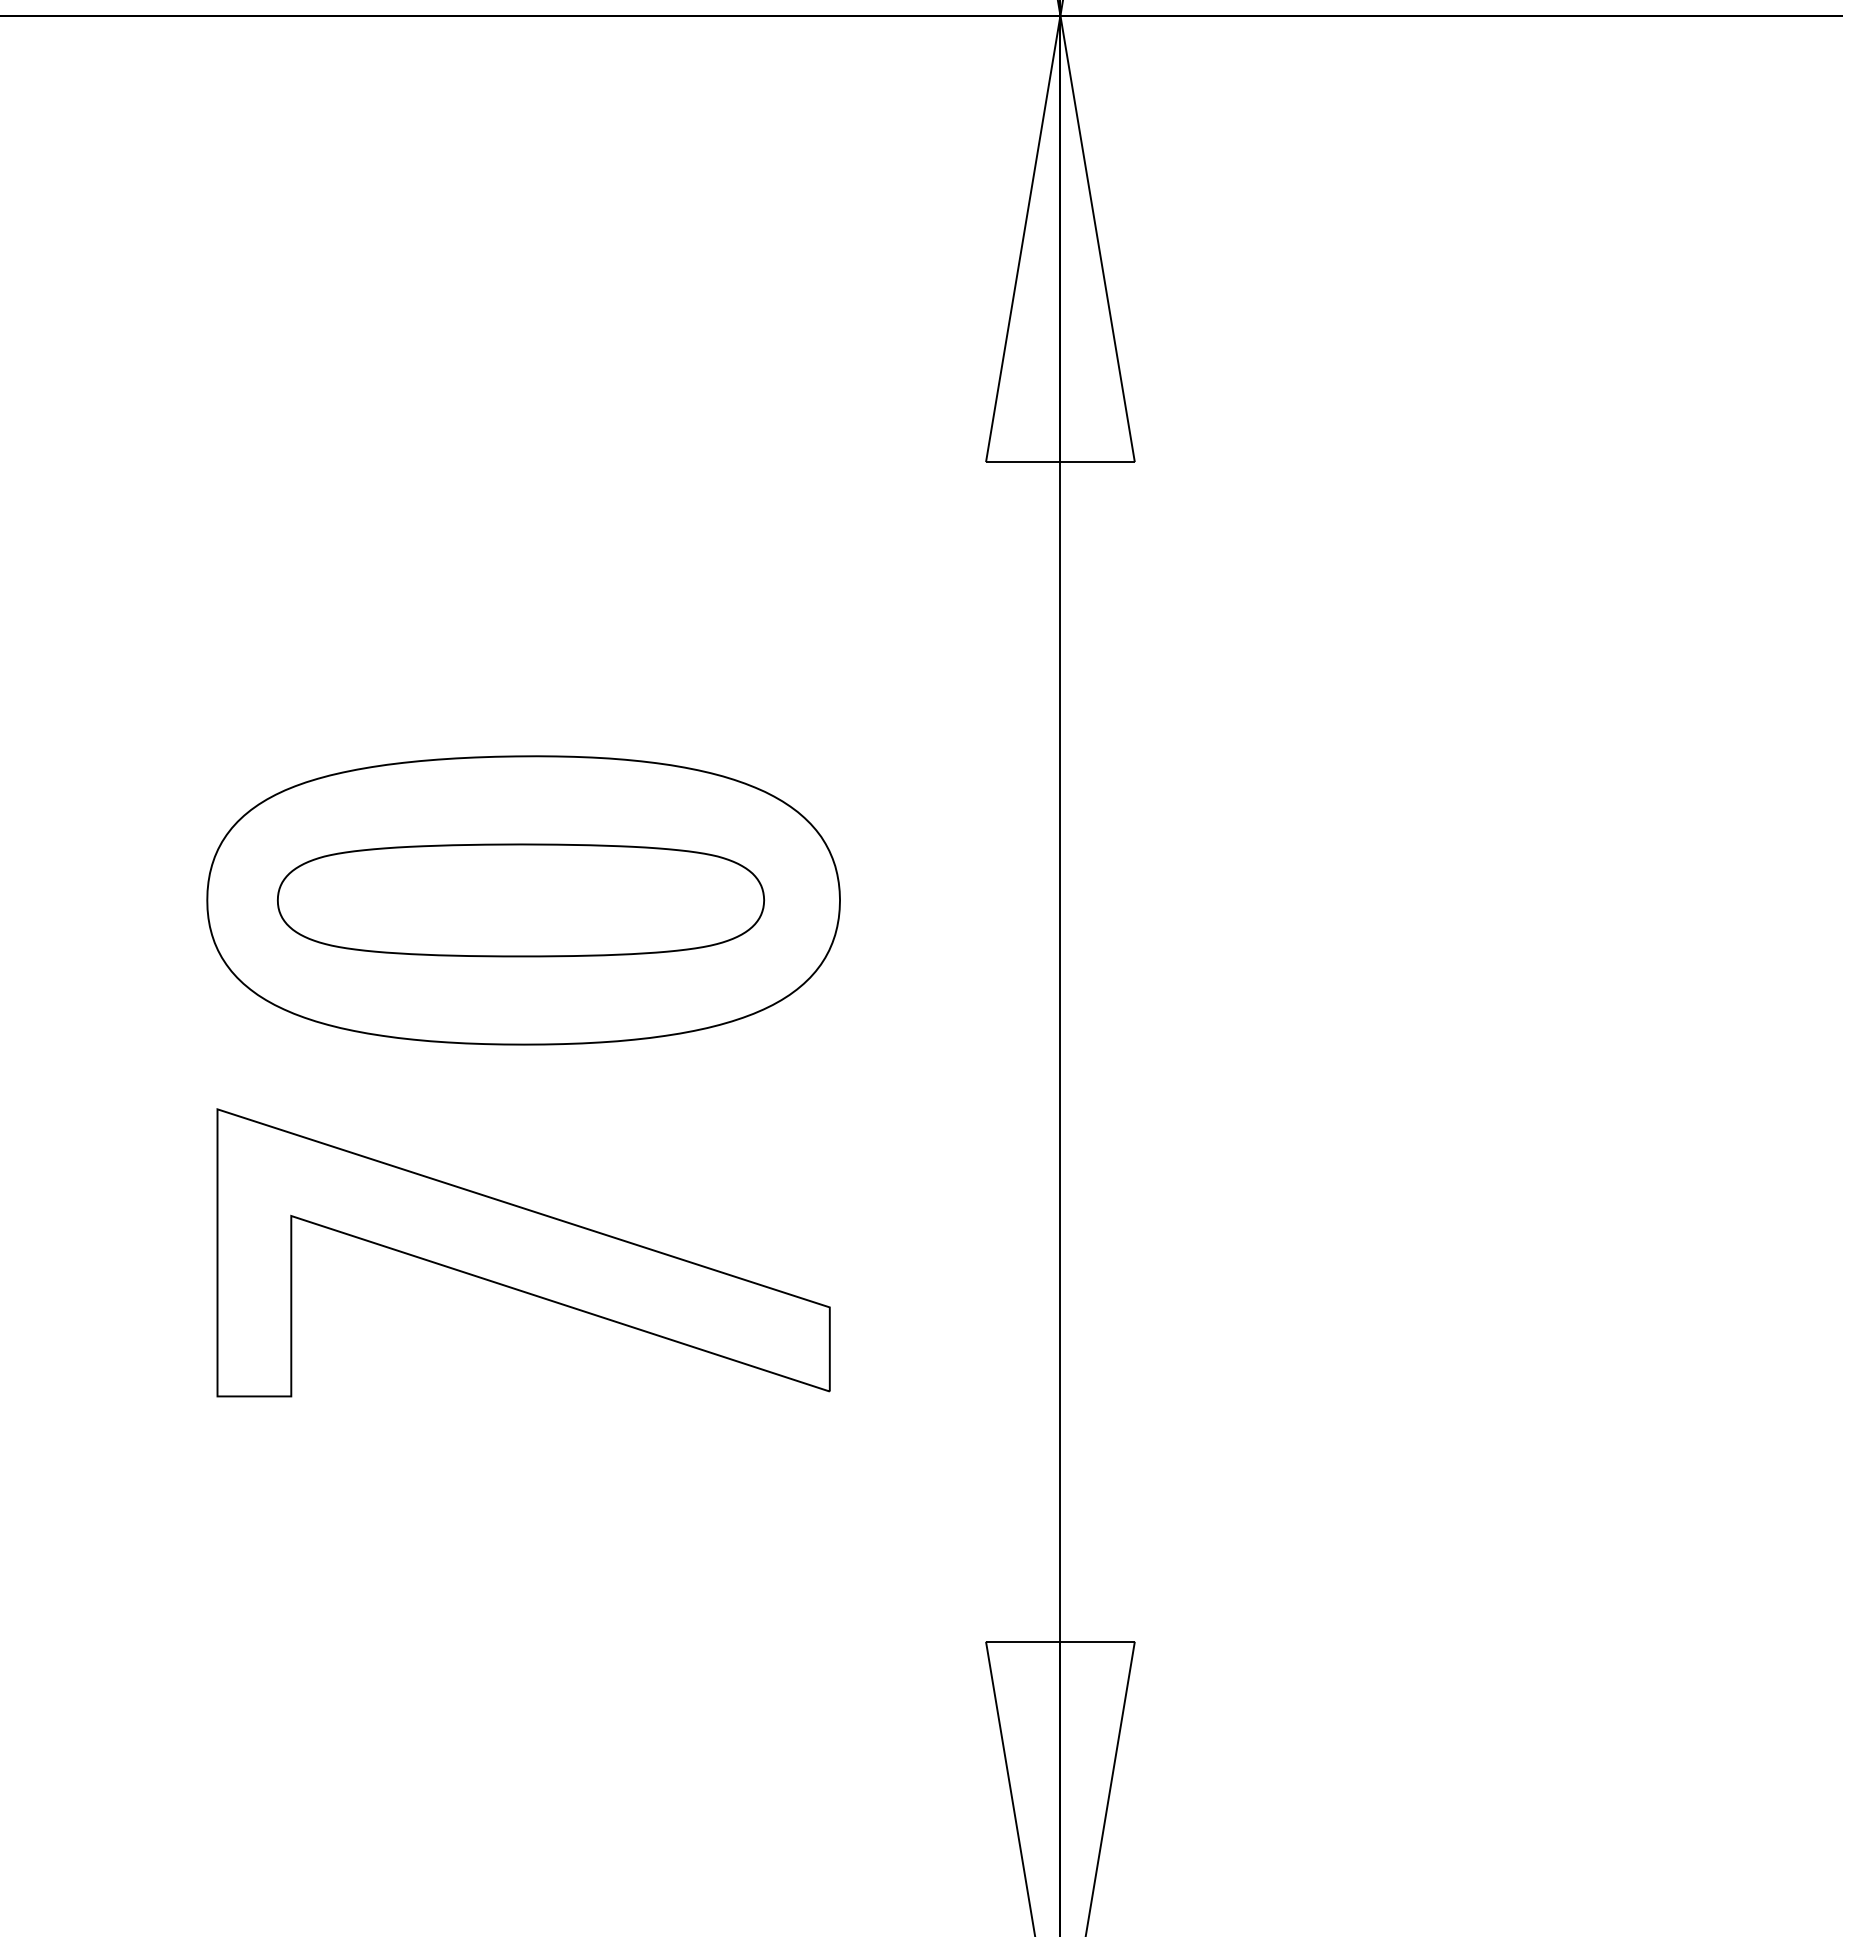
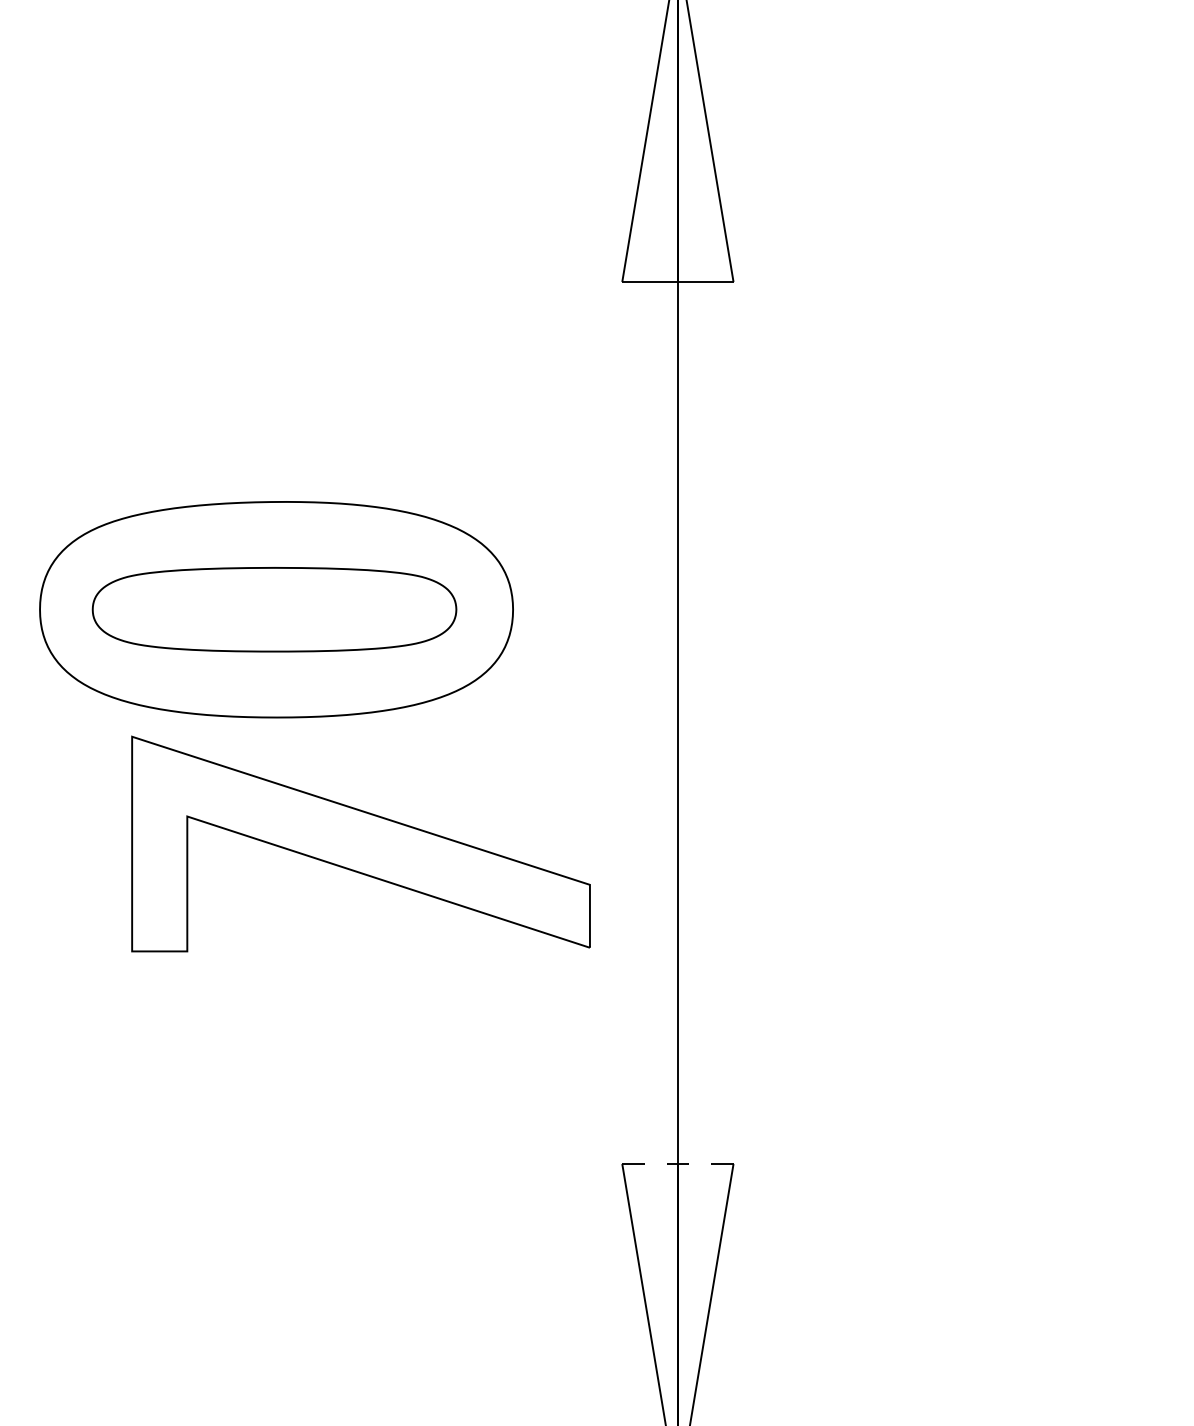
part: (523, 1252) -> (360, 843), moved
line: (1059, 1641) -> (677, 1163), solid -> dashed

